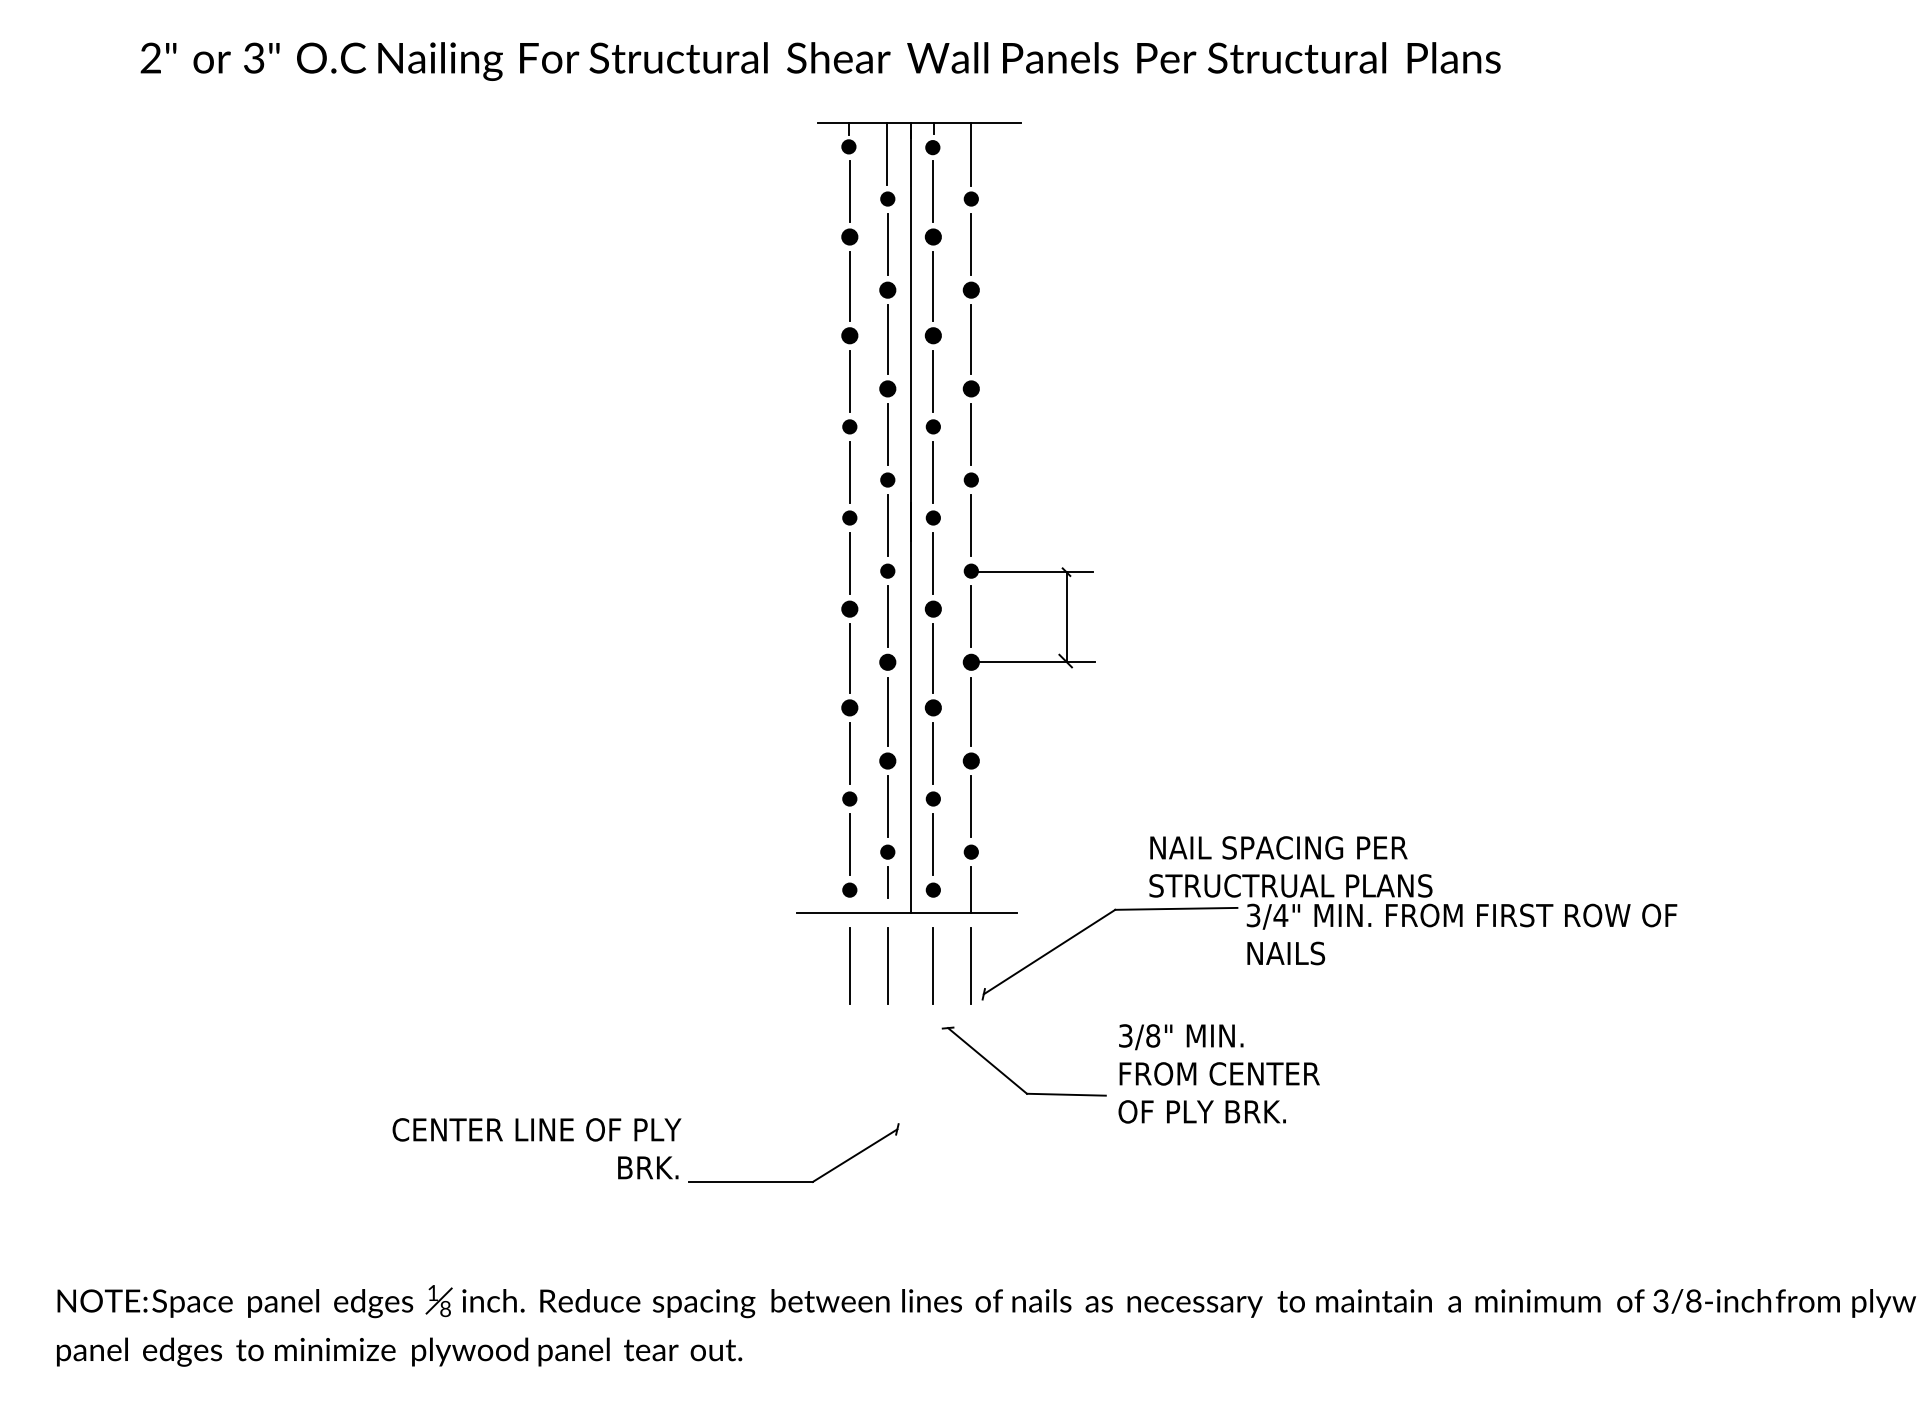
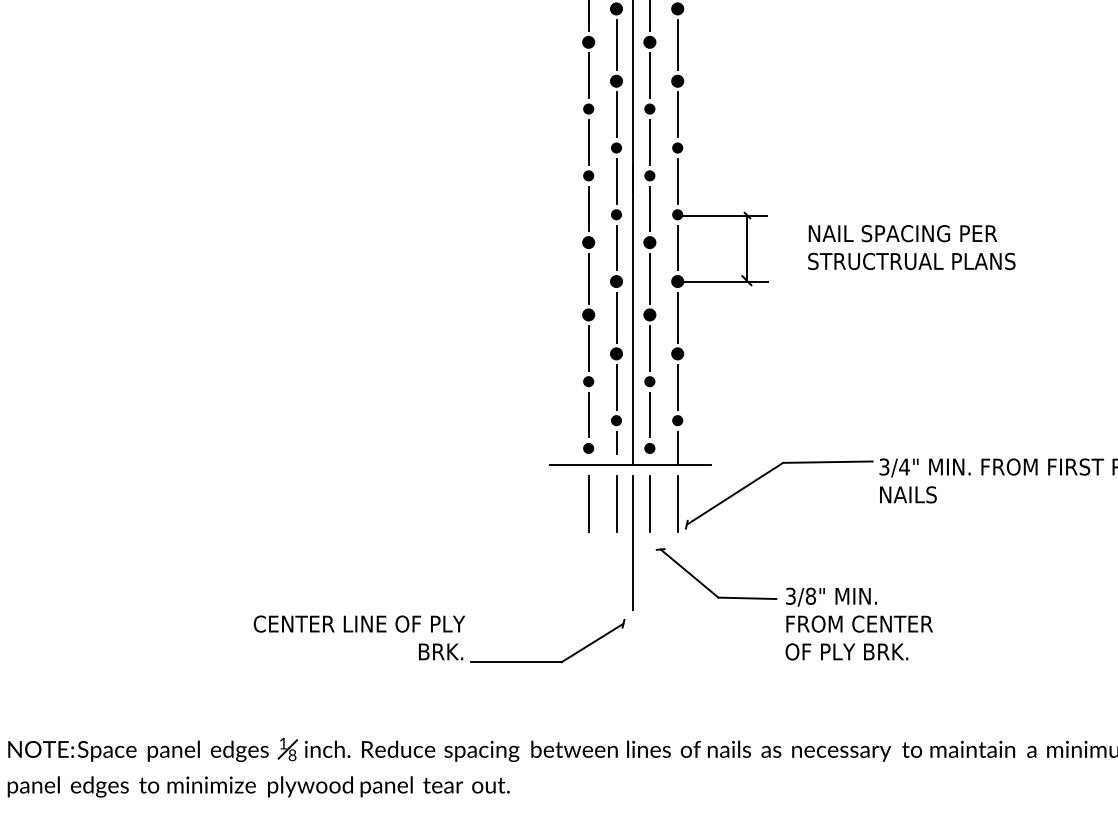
text: (1290, 866) -> (911, 247), moved
line: (910, 1018) -> (633, 542), added
text: (1218, 1073) -> (858, 623), moved

